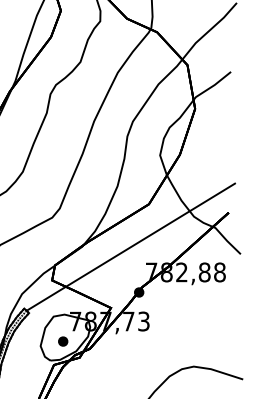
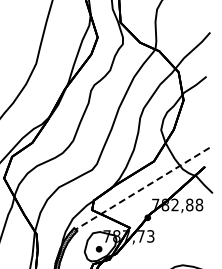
line: (130, 246) -> (142, 188), solid -> dashed

